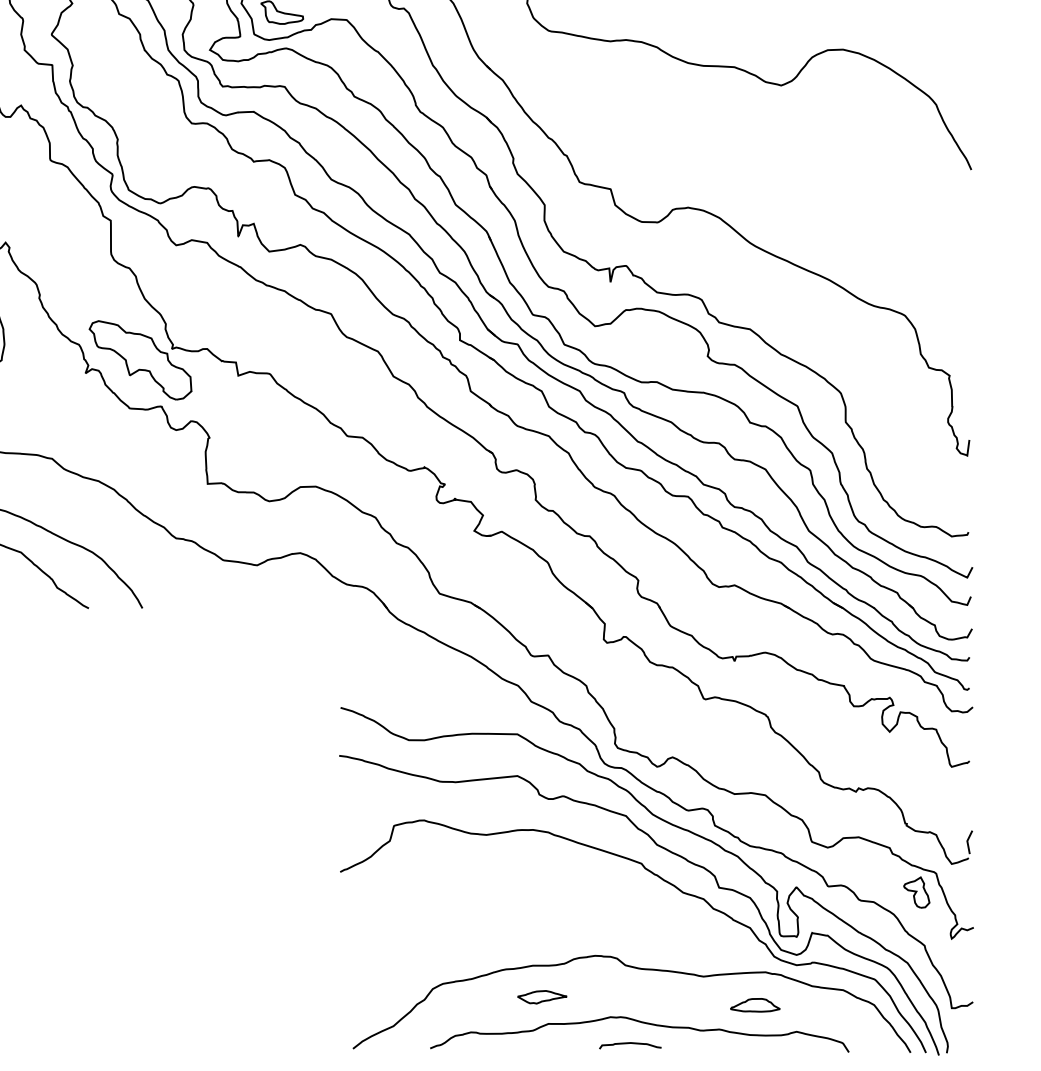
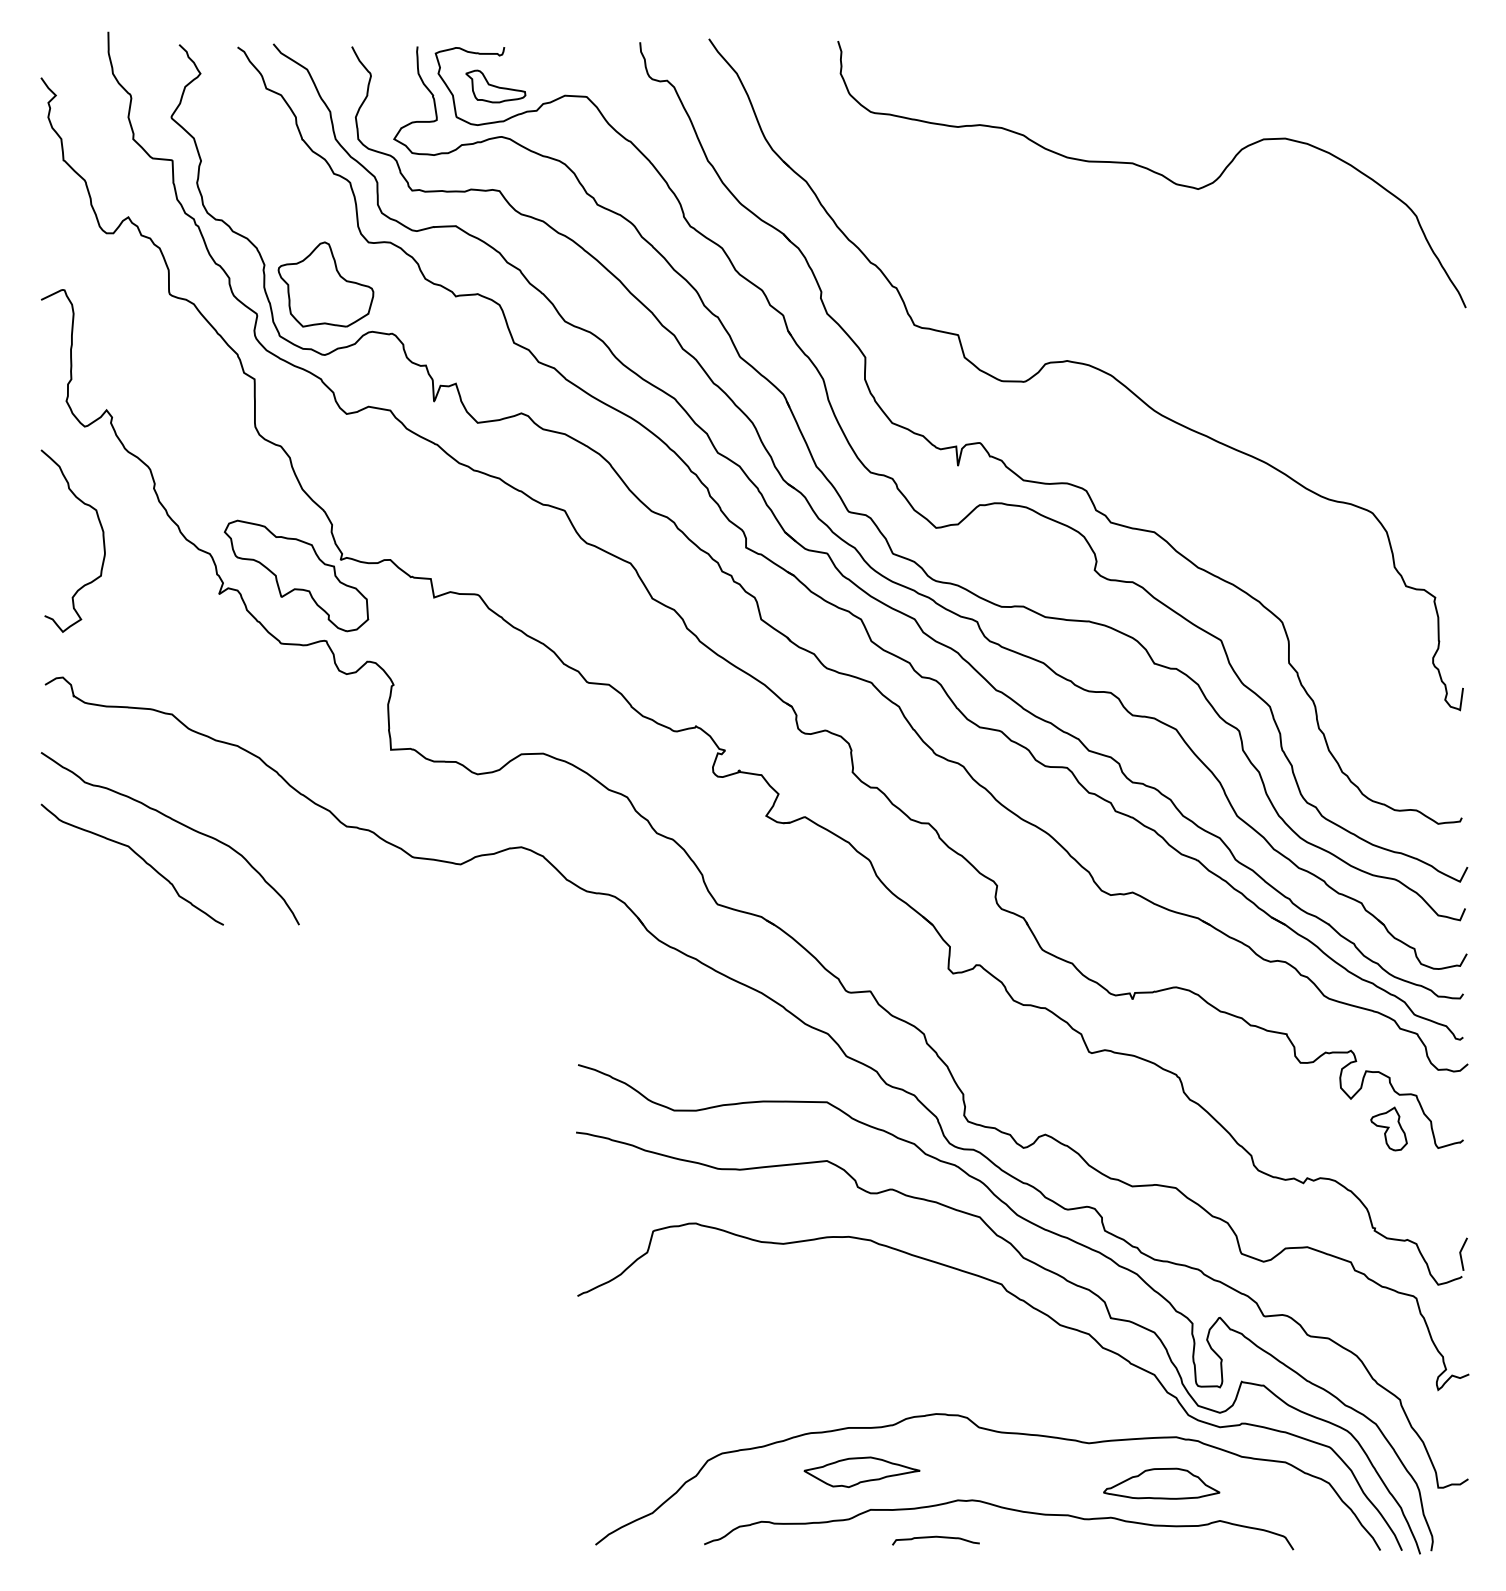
part: (161, 153) -> (325, 284), added
part: (916, 892) -> (1388, 1128), moved
part: (541, 997) -> (861, 1472), size x1.67
part: (755, 1005) -> (1161, 1483), size x1.67
curve: (630, 1043) -> (935, 1537), moved

